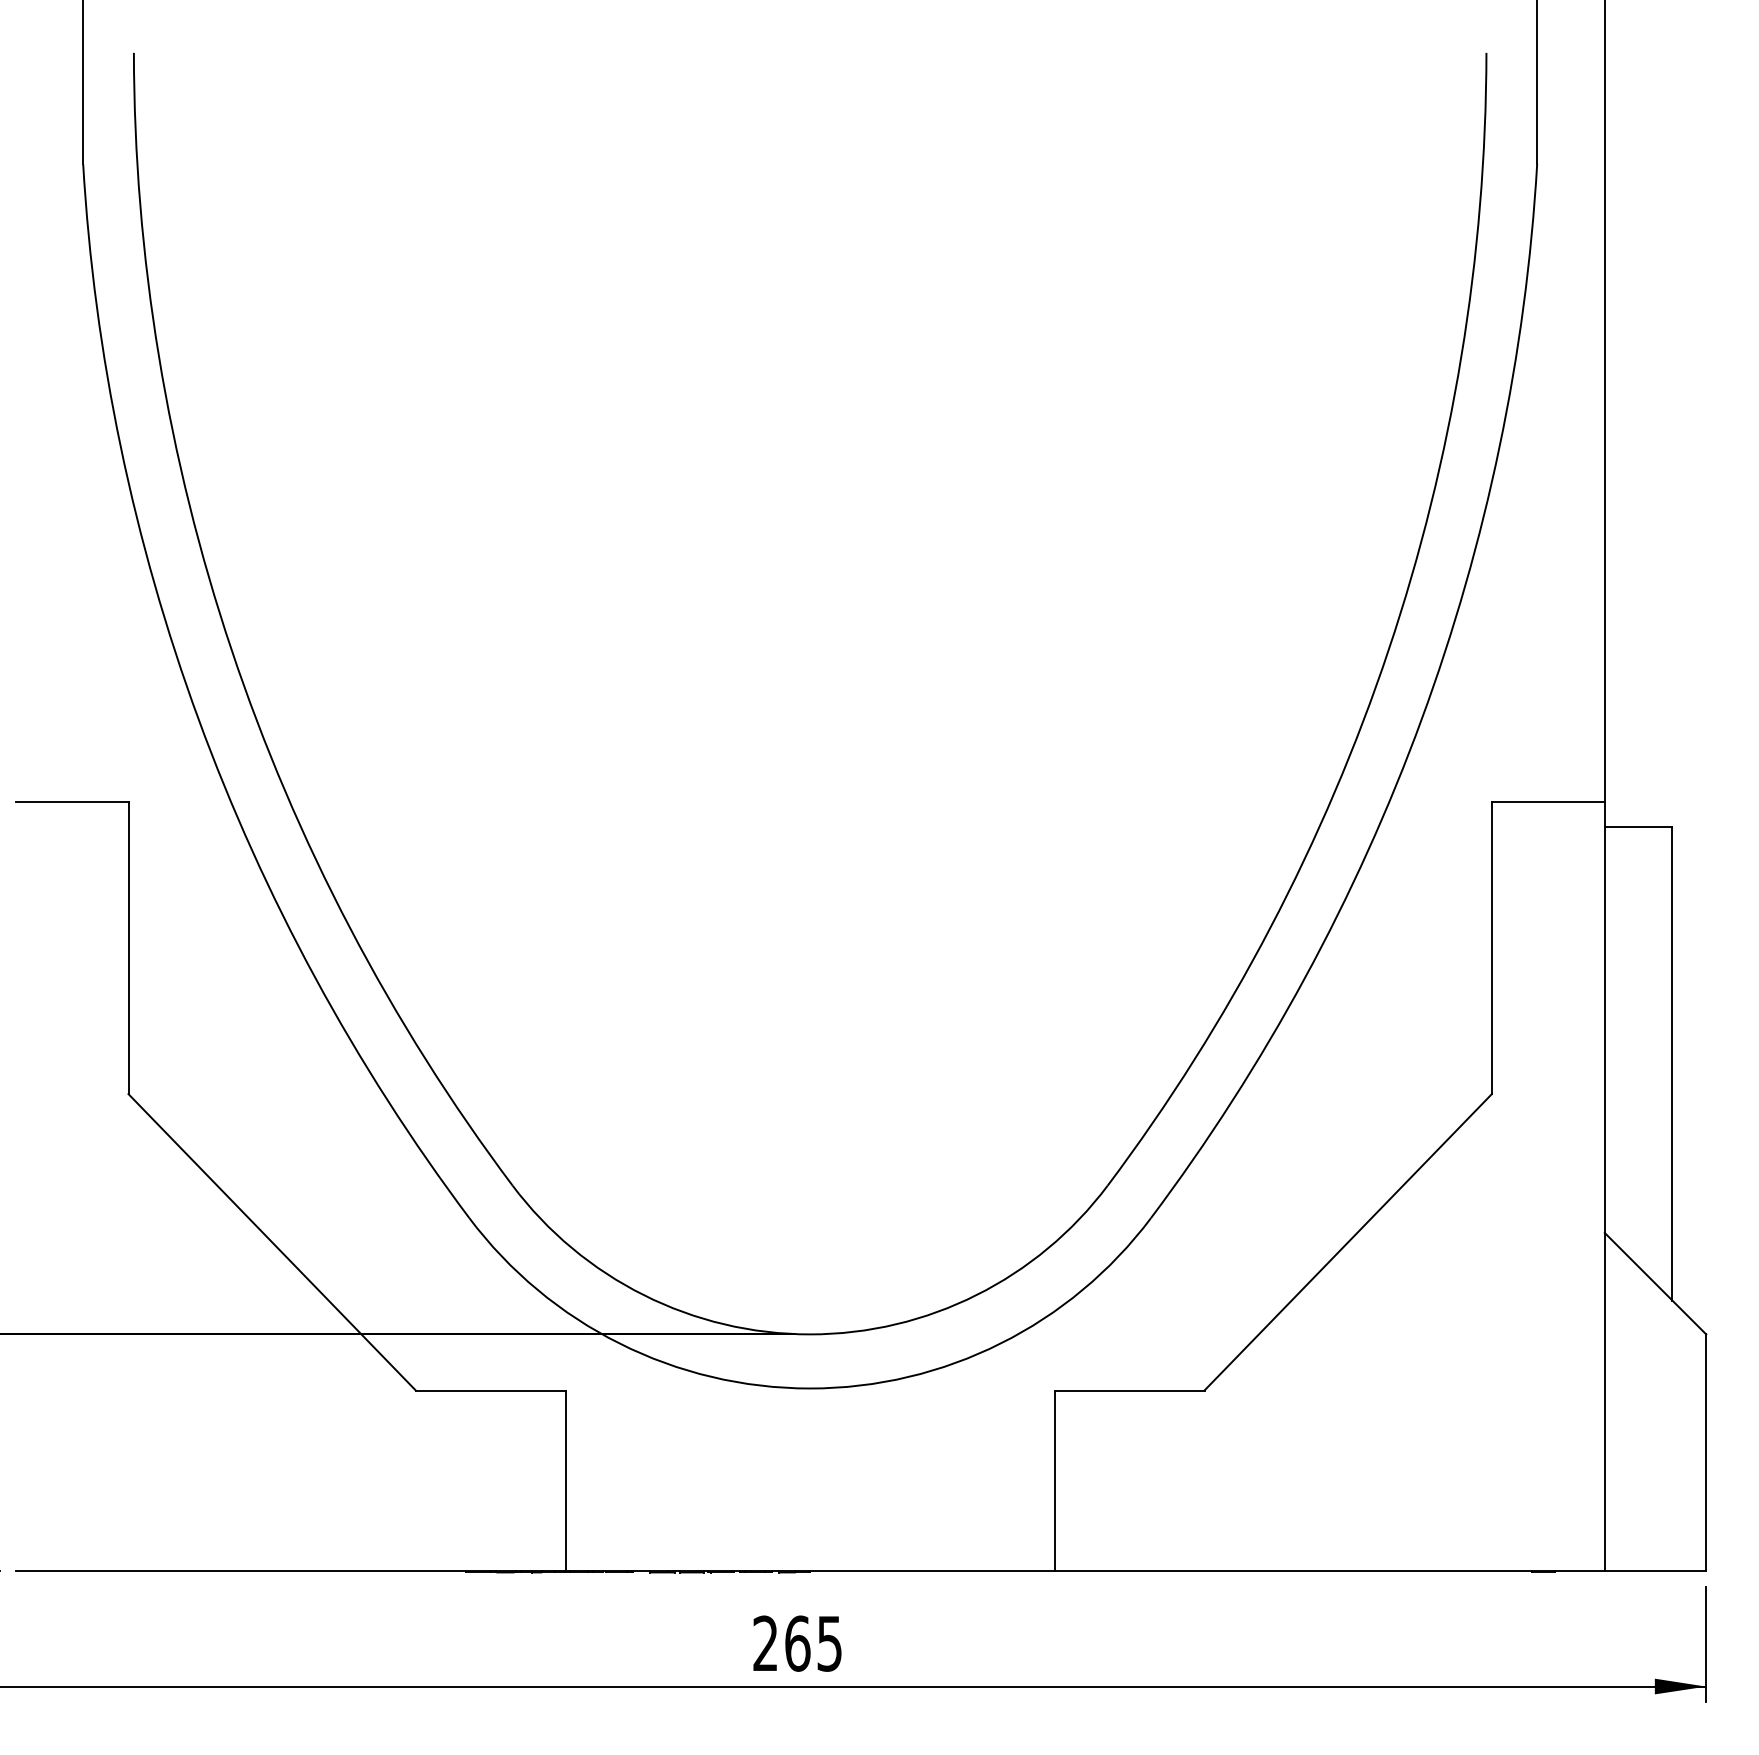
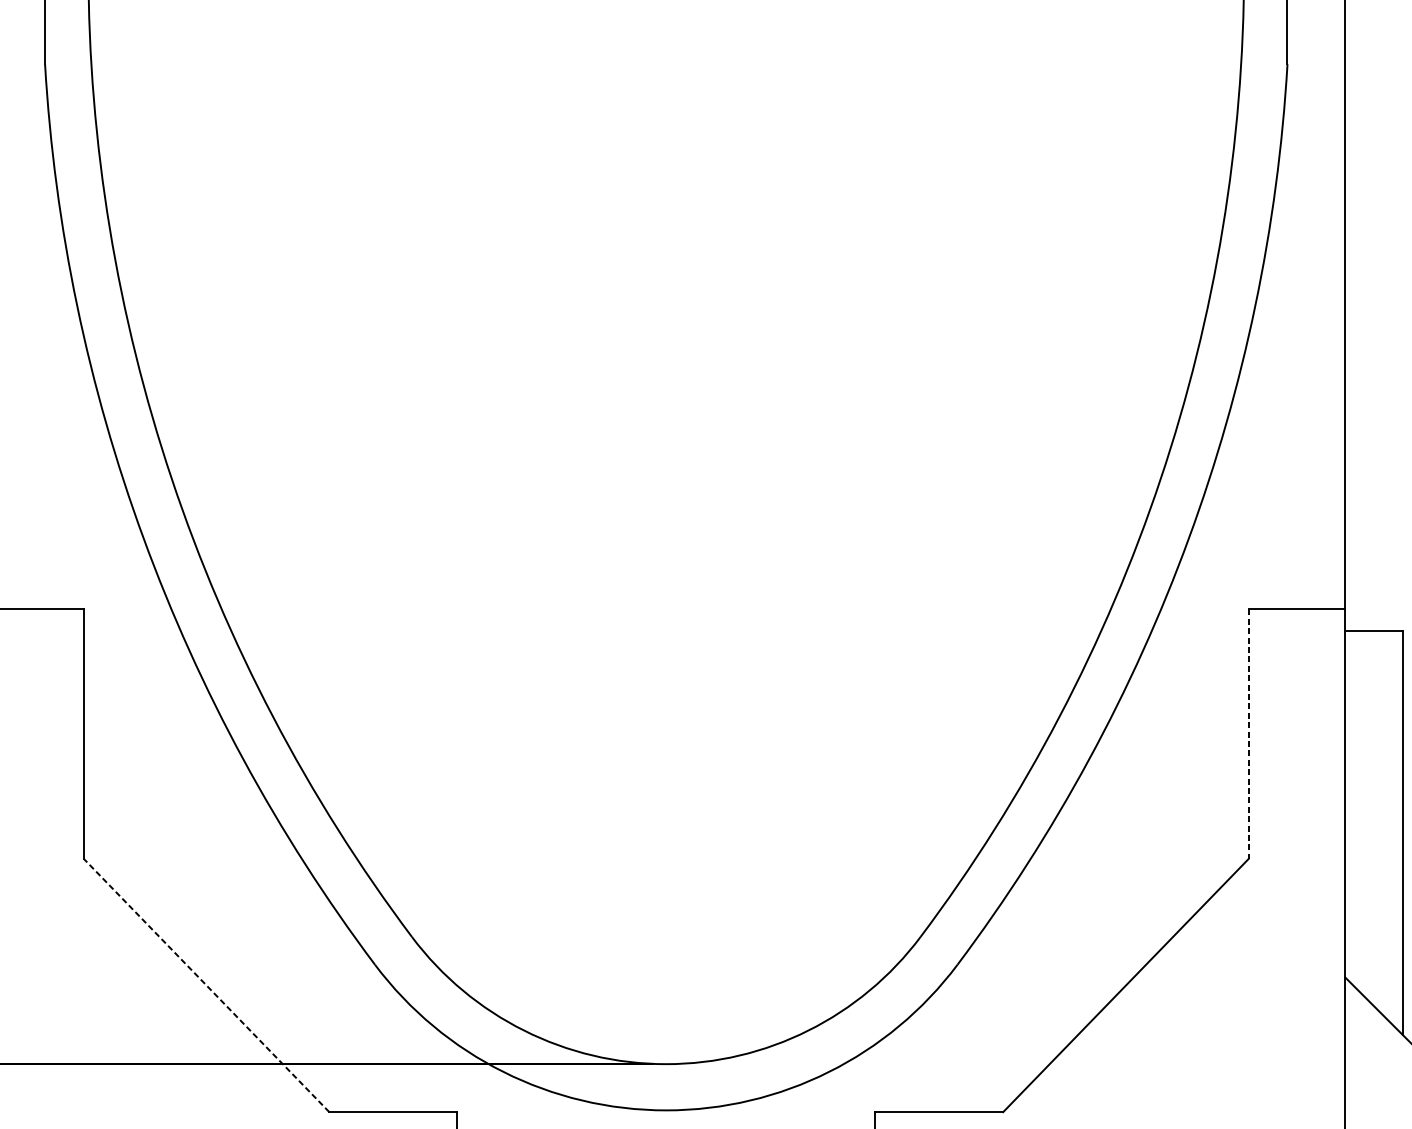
line: (1491, 948) -> (1248, 734), solid -> dashed
line: (271, 1241) -> (205, 984), solid -> dashed

